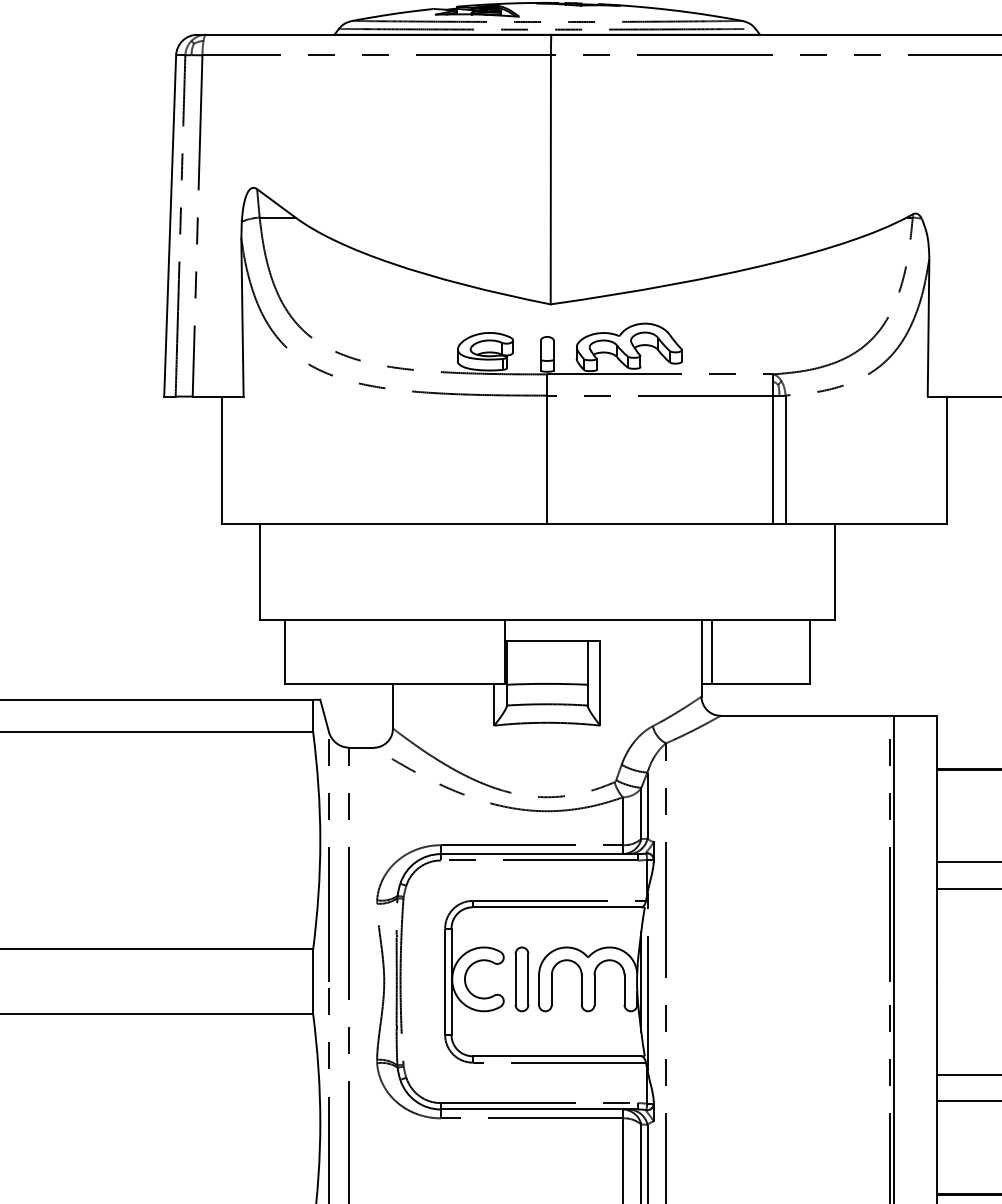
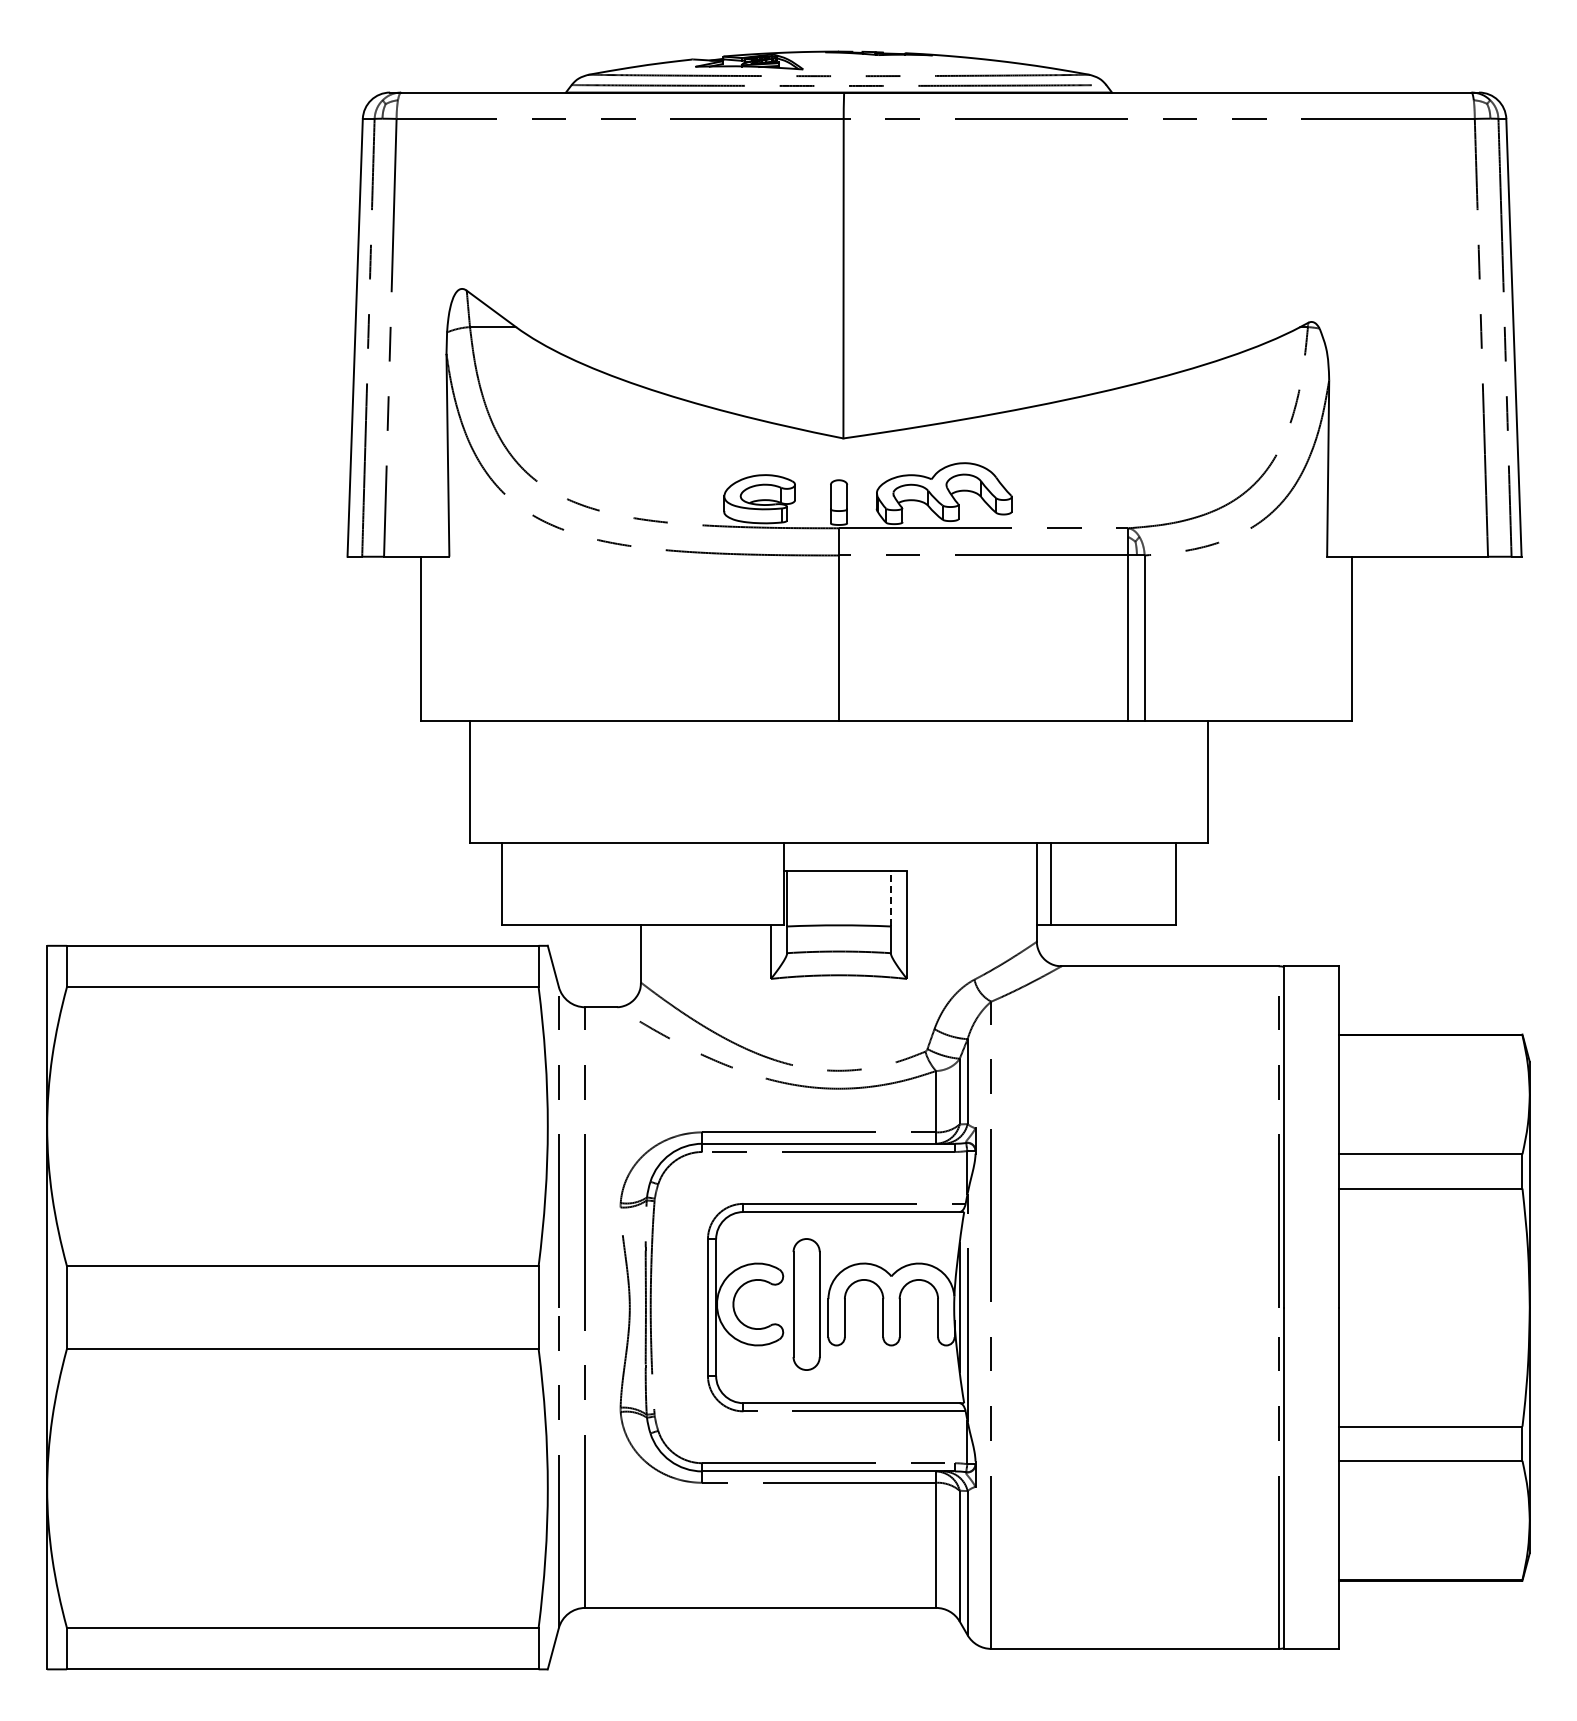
line: (587, 662) -> (890, 898), solid -> dashed
part: (521, 979) -> (806, 1304), size x1.6

